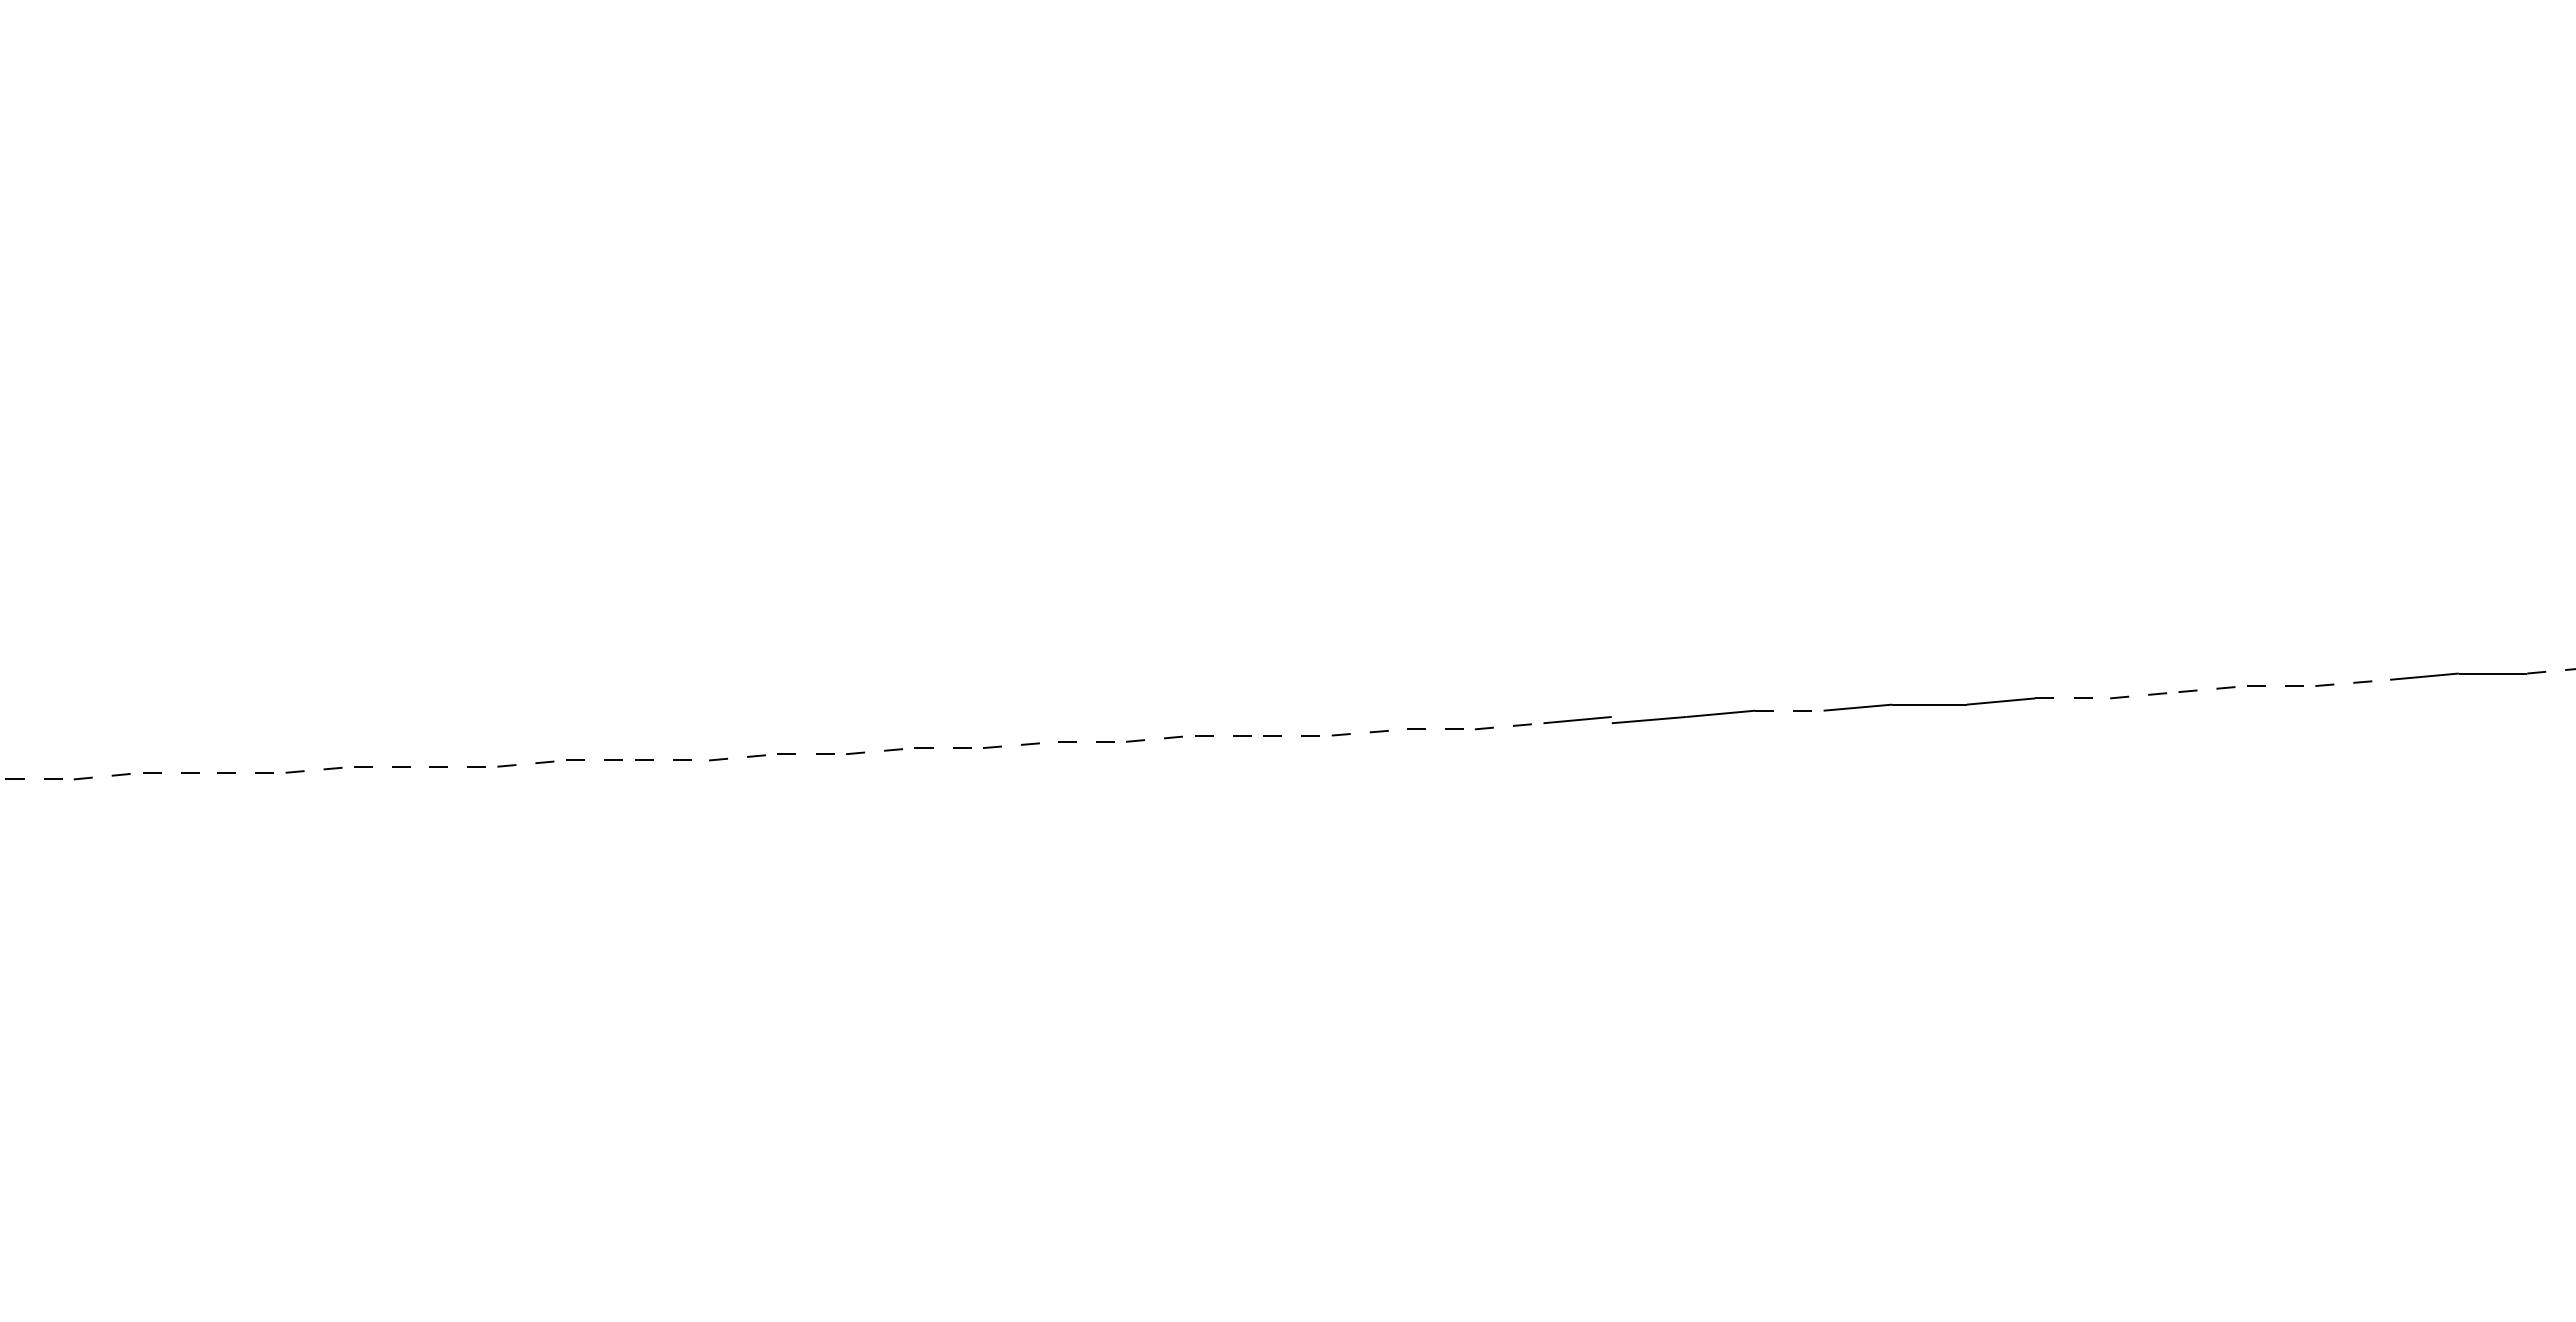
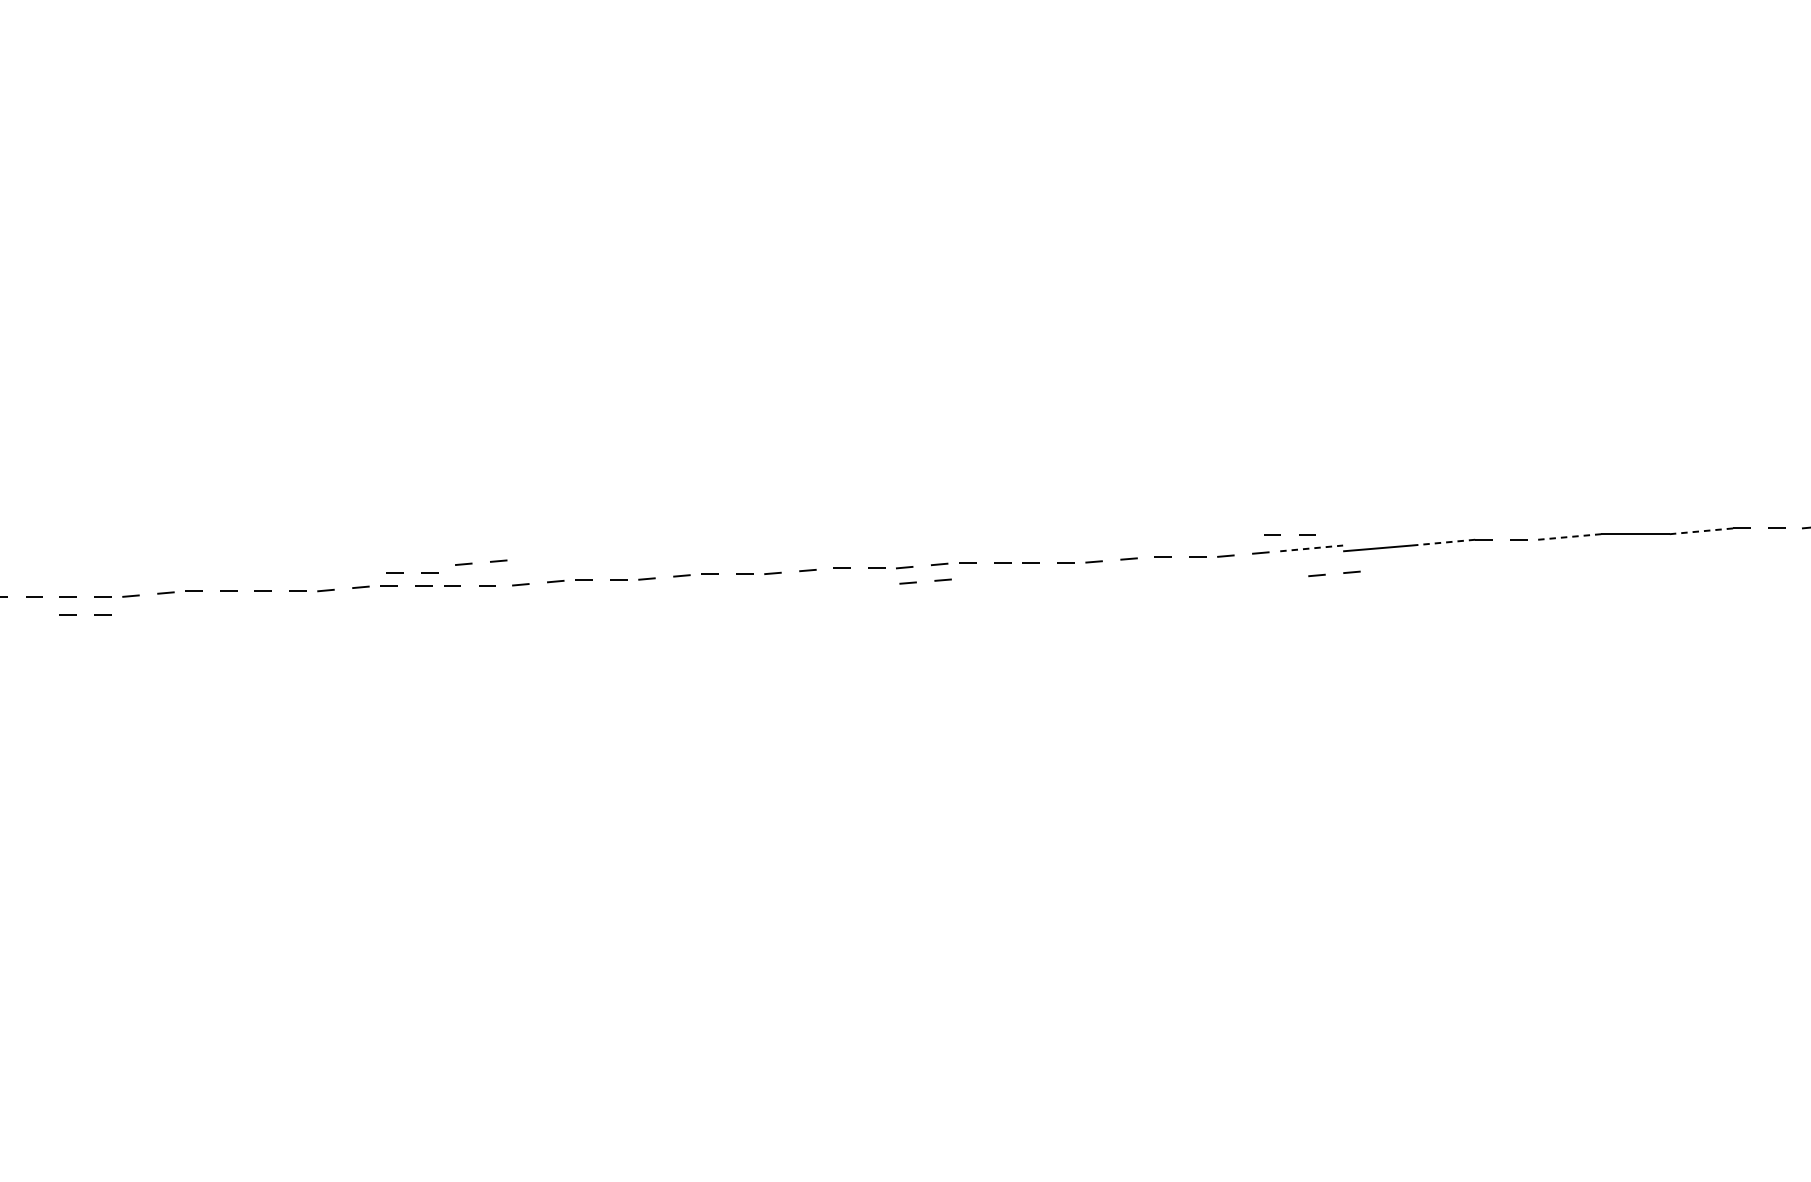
line: (2001, 701) -> (1701, 531), solid -> dashed
line: (1544, 704) -> (1281, 534), added
line: (1858, 707) -> (1570, 536), solid -> dashed
line: (1721, 713) -> (1444, 542), solid -> dashed
line: (1578, 720) -> (1312, 548), solid -> dashed
line: (665, 735) -> (471, 562), added
line: (590, 746) -> (402, 572), added
line: (1611, 746) -> (1342, 572), added
line: (1148, 756) -> (916, 581), added
line: (235, 792) -> (76, 615), added

